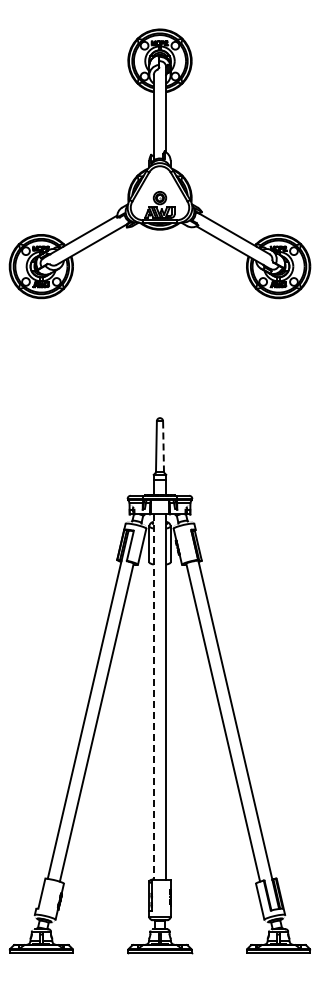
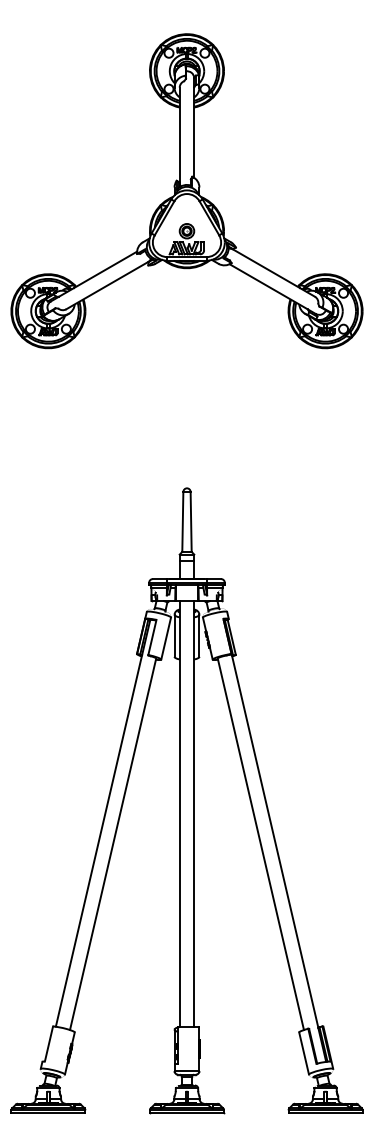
line: (163, 446) -> (191, 521), dashed -> solid
line: (153, 696) -> (179, 813), dashed -> solid

